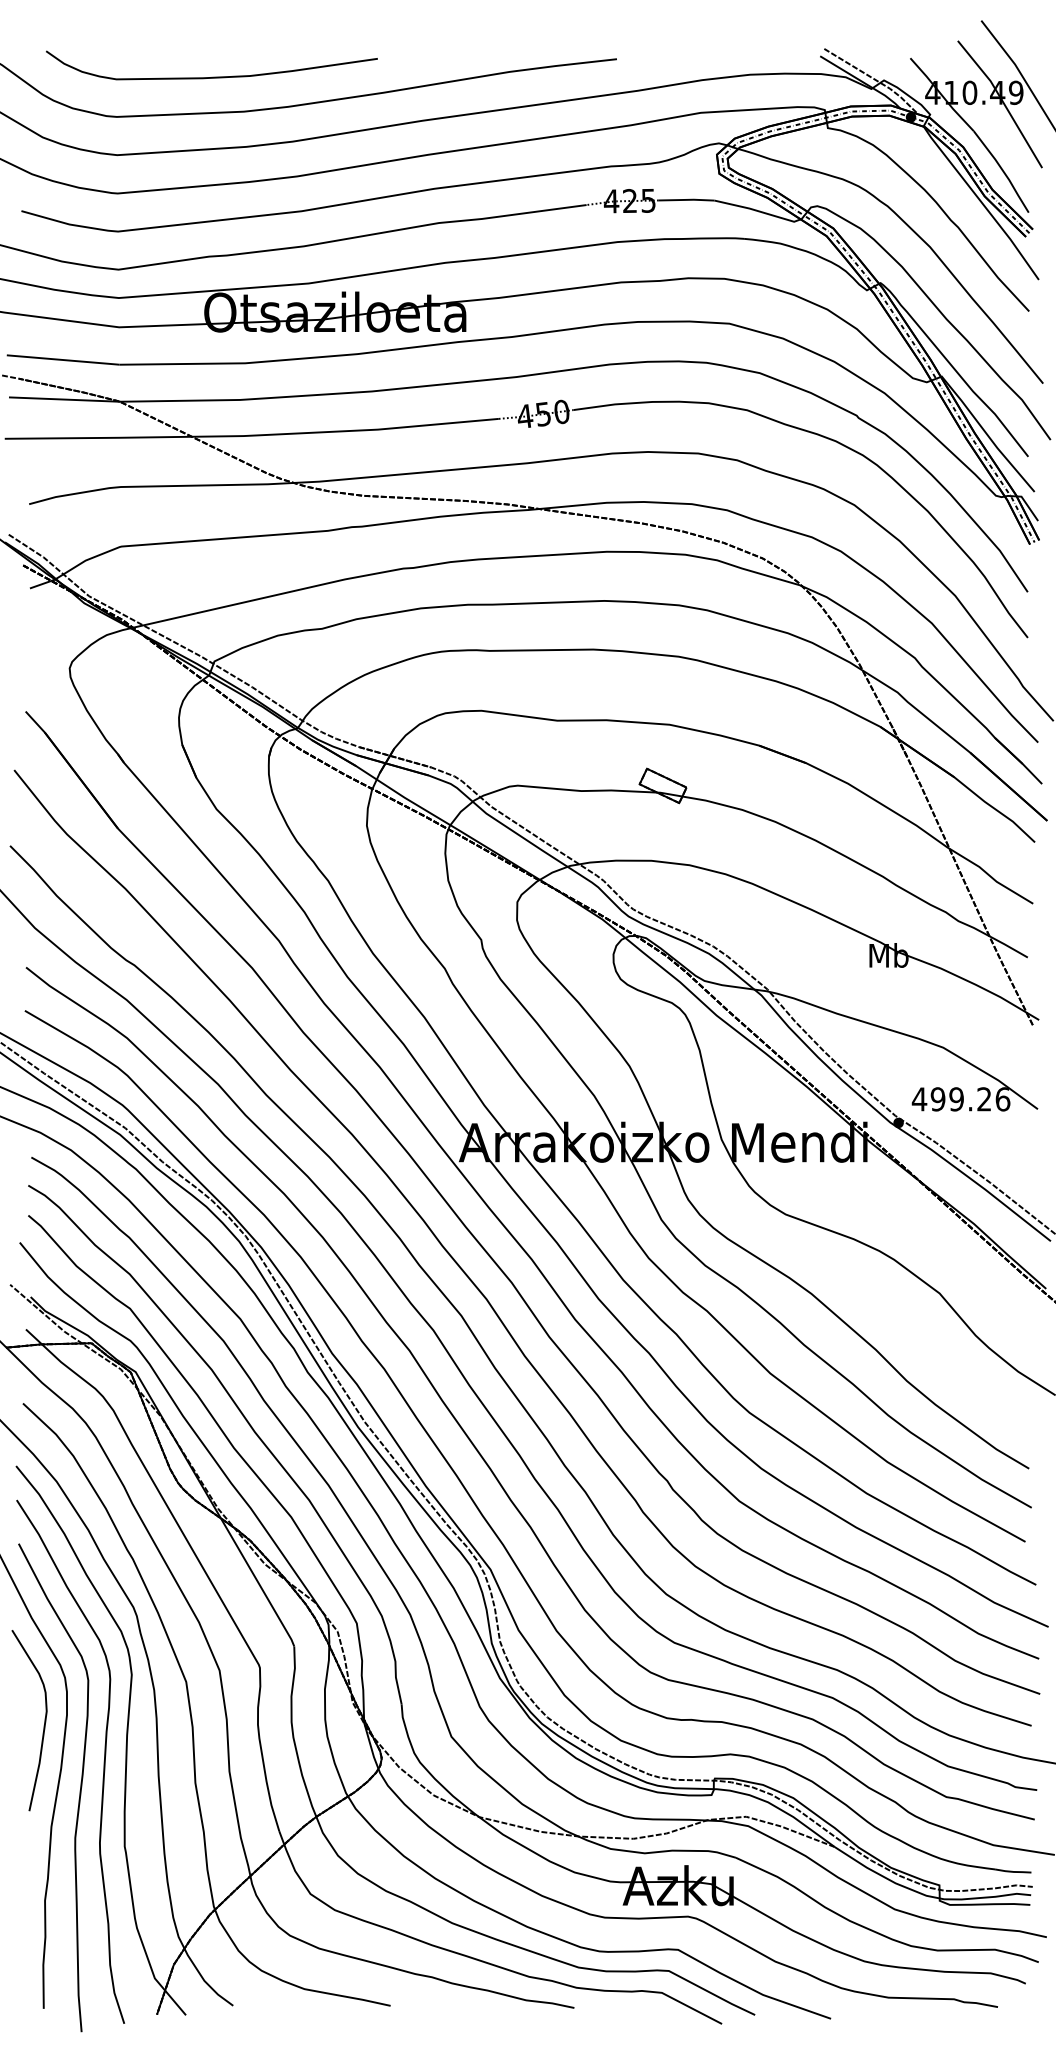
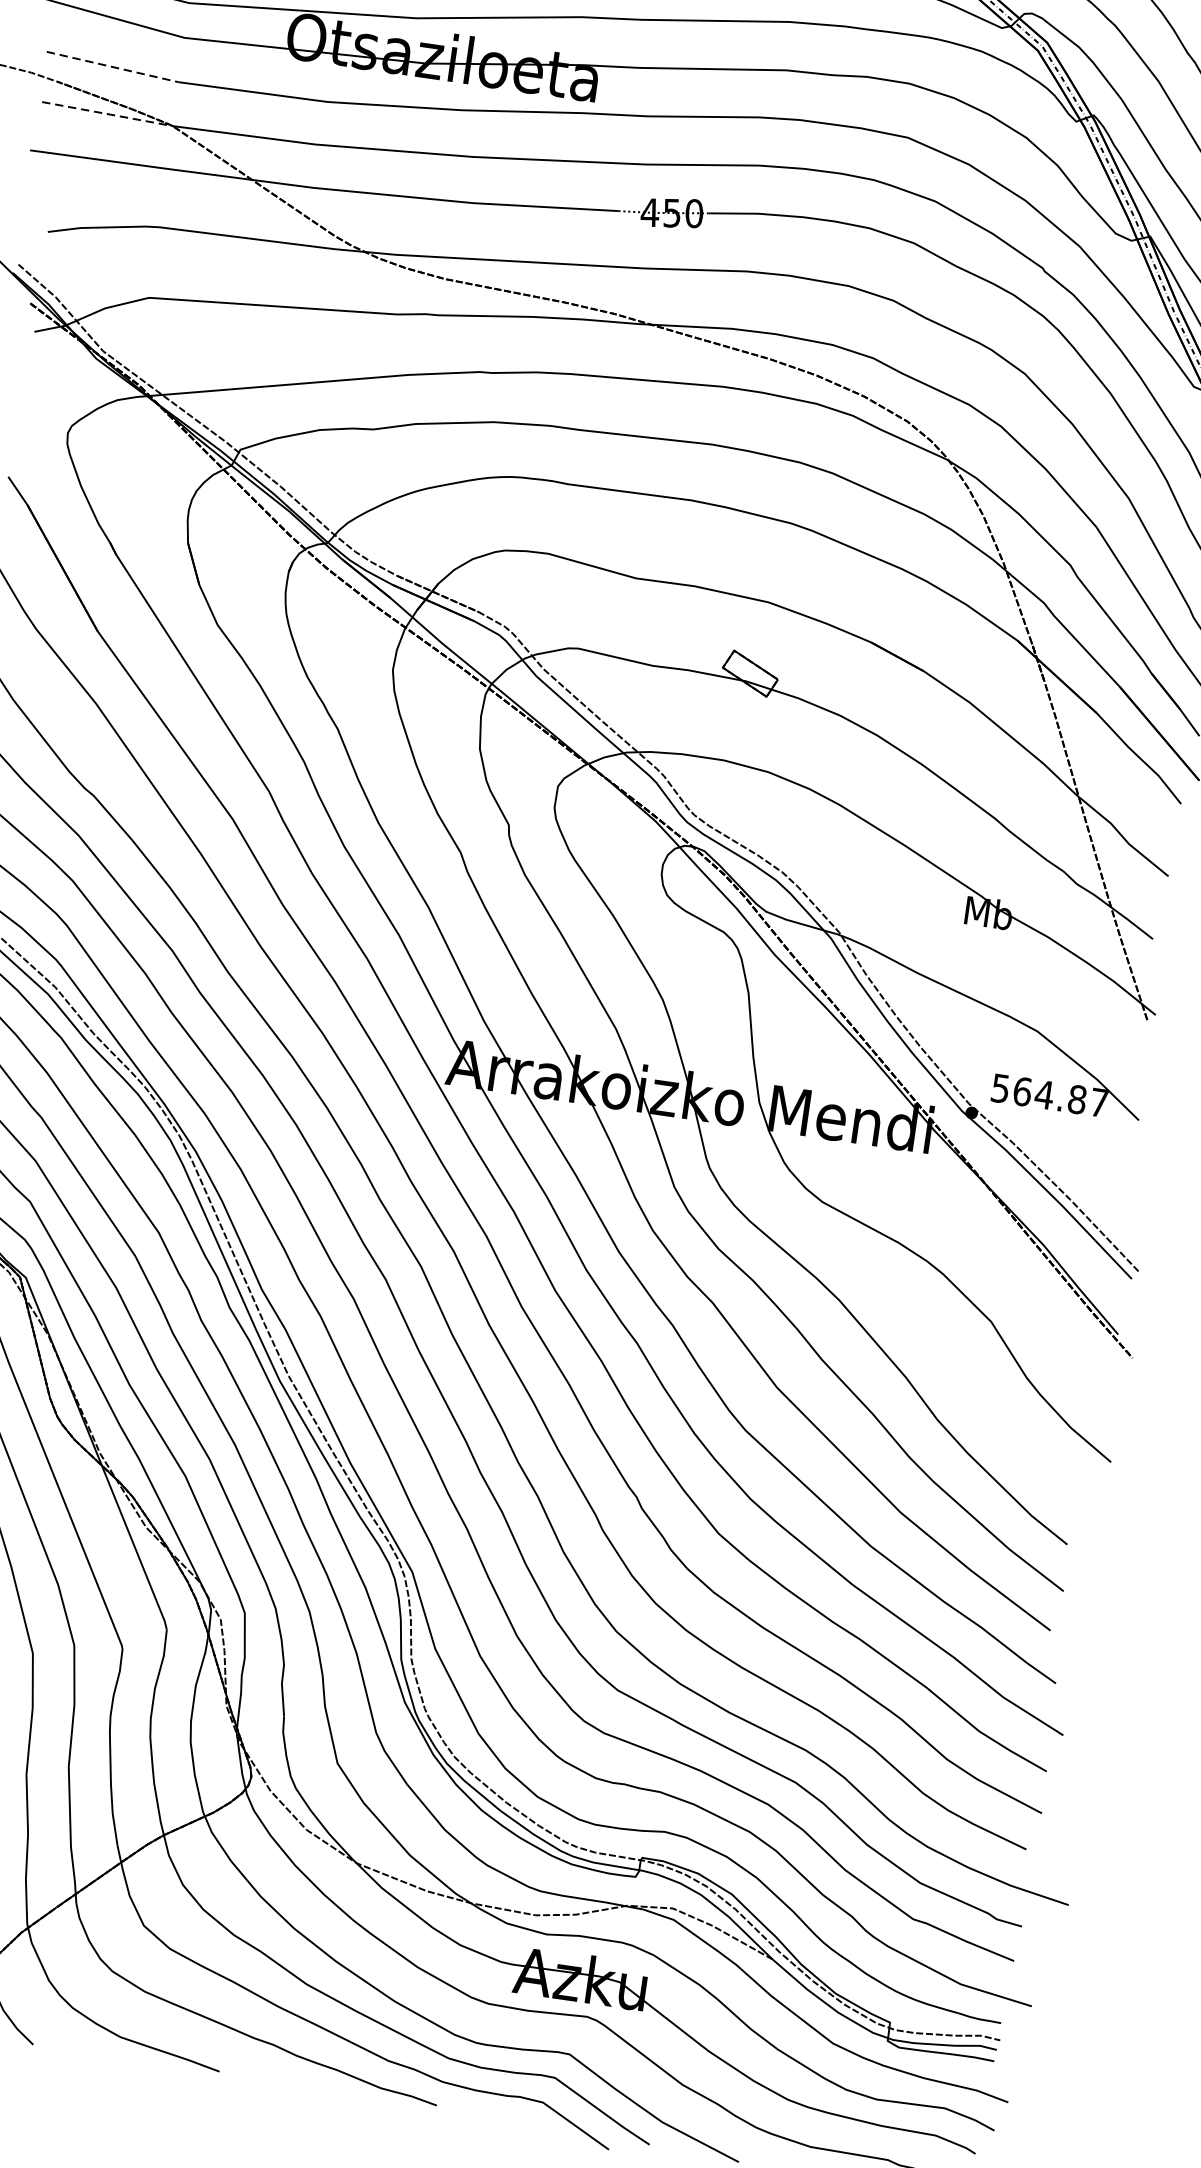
line: (63, 360) -> (113, 67), solid -> dashed
line: (64, 399) -> (107, 114), solid -> dashed
text: (960, 1099) -> (1049, 1095), 499.26 -> 564.87

